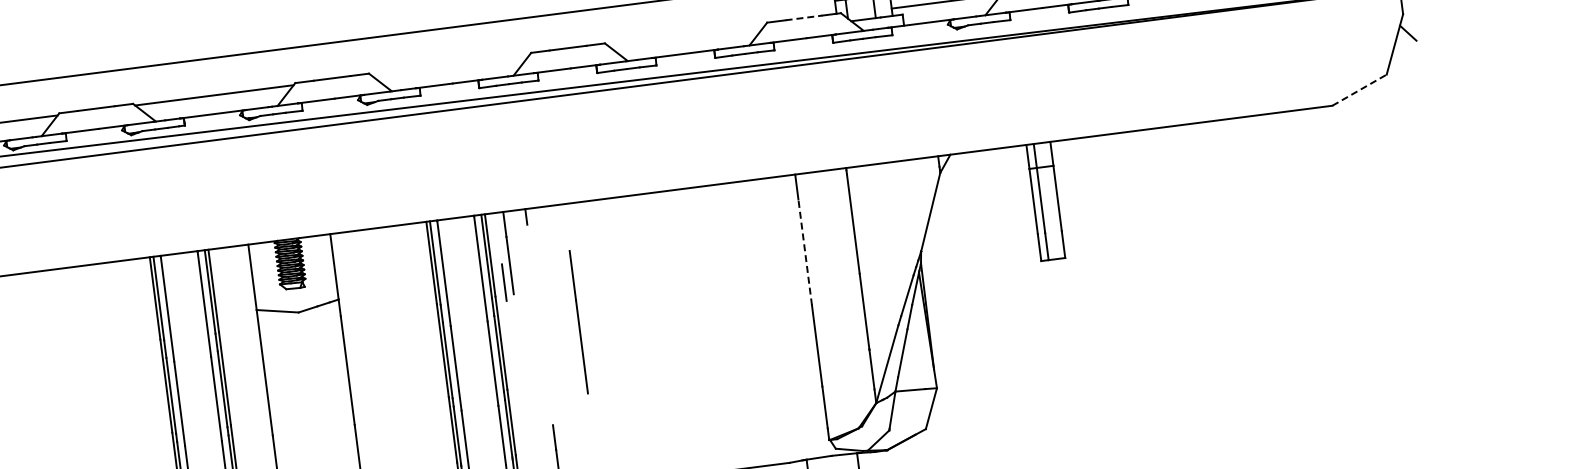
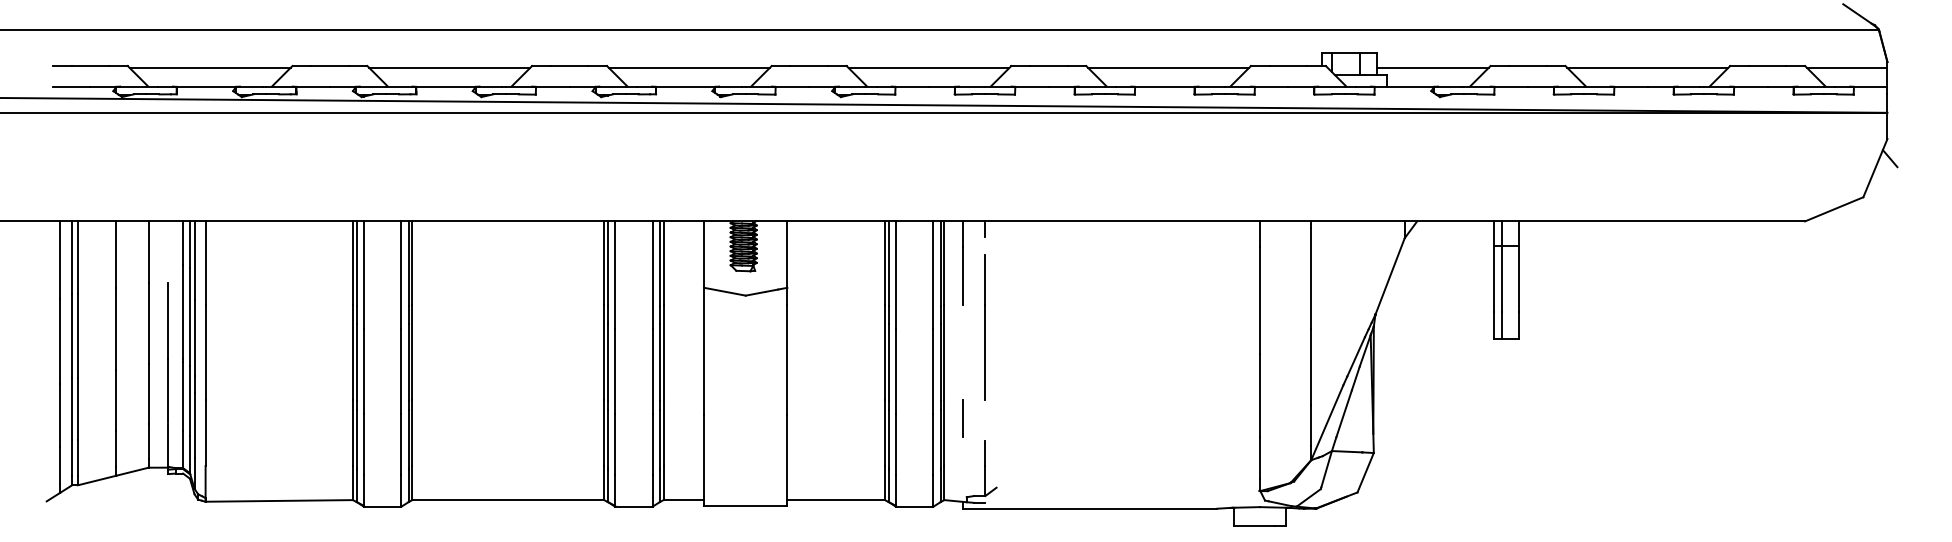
line: (804, 18) -> (1288, 66), dashed -> solid
line: (686, 34) -> (1168, 67), added
line: (449, 64) -> (928, 67), added
line: (1359, 90) -> (1834, 209), dashed -> solid
line: (805, 252) -> (1259, 300), dashed -> solid
line: (503, 283) -> (962, 418), moved
line: (577, 322) -> (984, 327), moved

